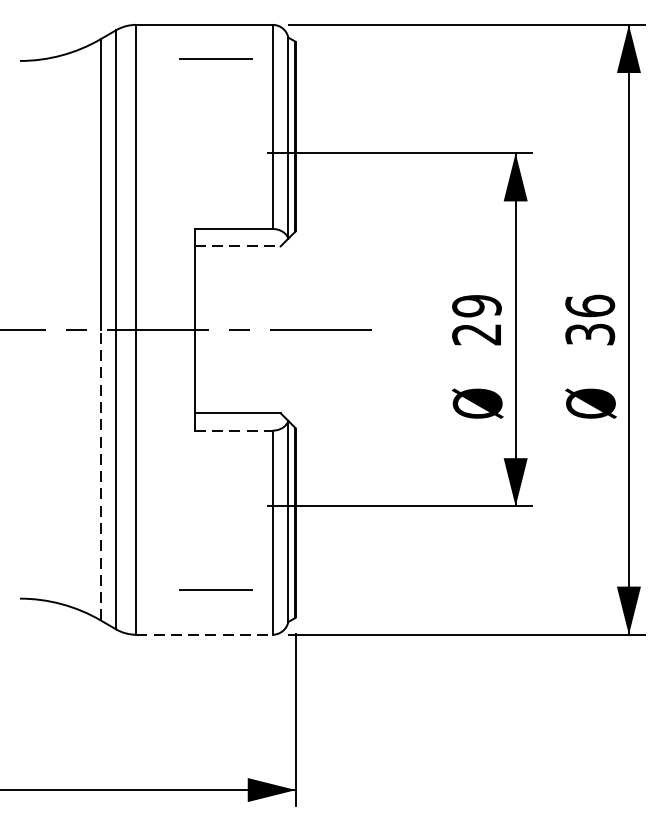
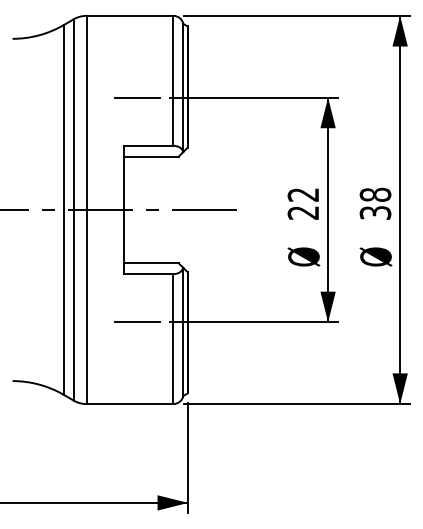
line: (216, 58) -> (137, 97), moved
line: (238, 245) -> (151, 156), dashed -> solid
text: (477, 305) -> (303, 194), 29 -> 22
text: (590, 305) -> (375, 194), 36 -> 38
line: (233, 431) -> (148, 274), dashed -> solid
line: (99, 473) -> (63, 301), dashed -> solid
line: (216, 588) -> (137, 321), moved
line: (205, 635) -> (130, 404), dashed -> solid

